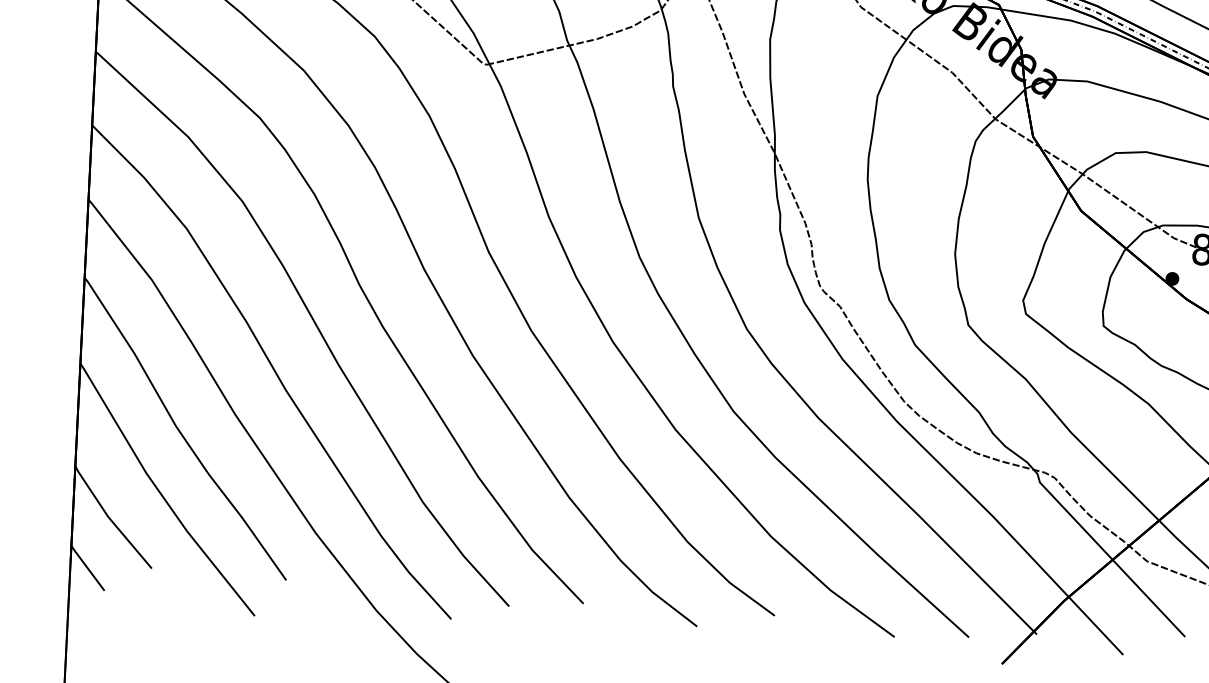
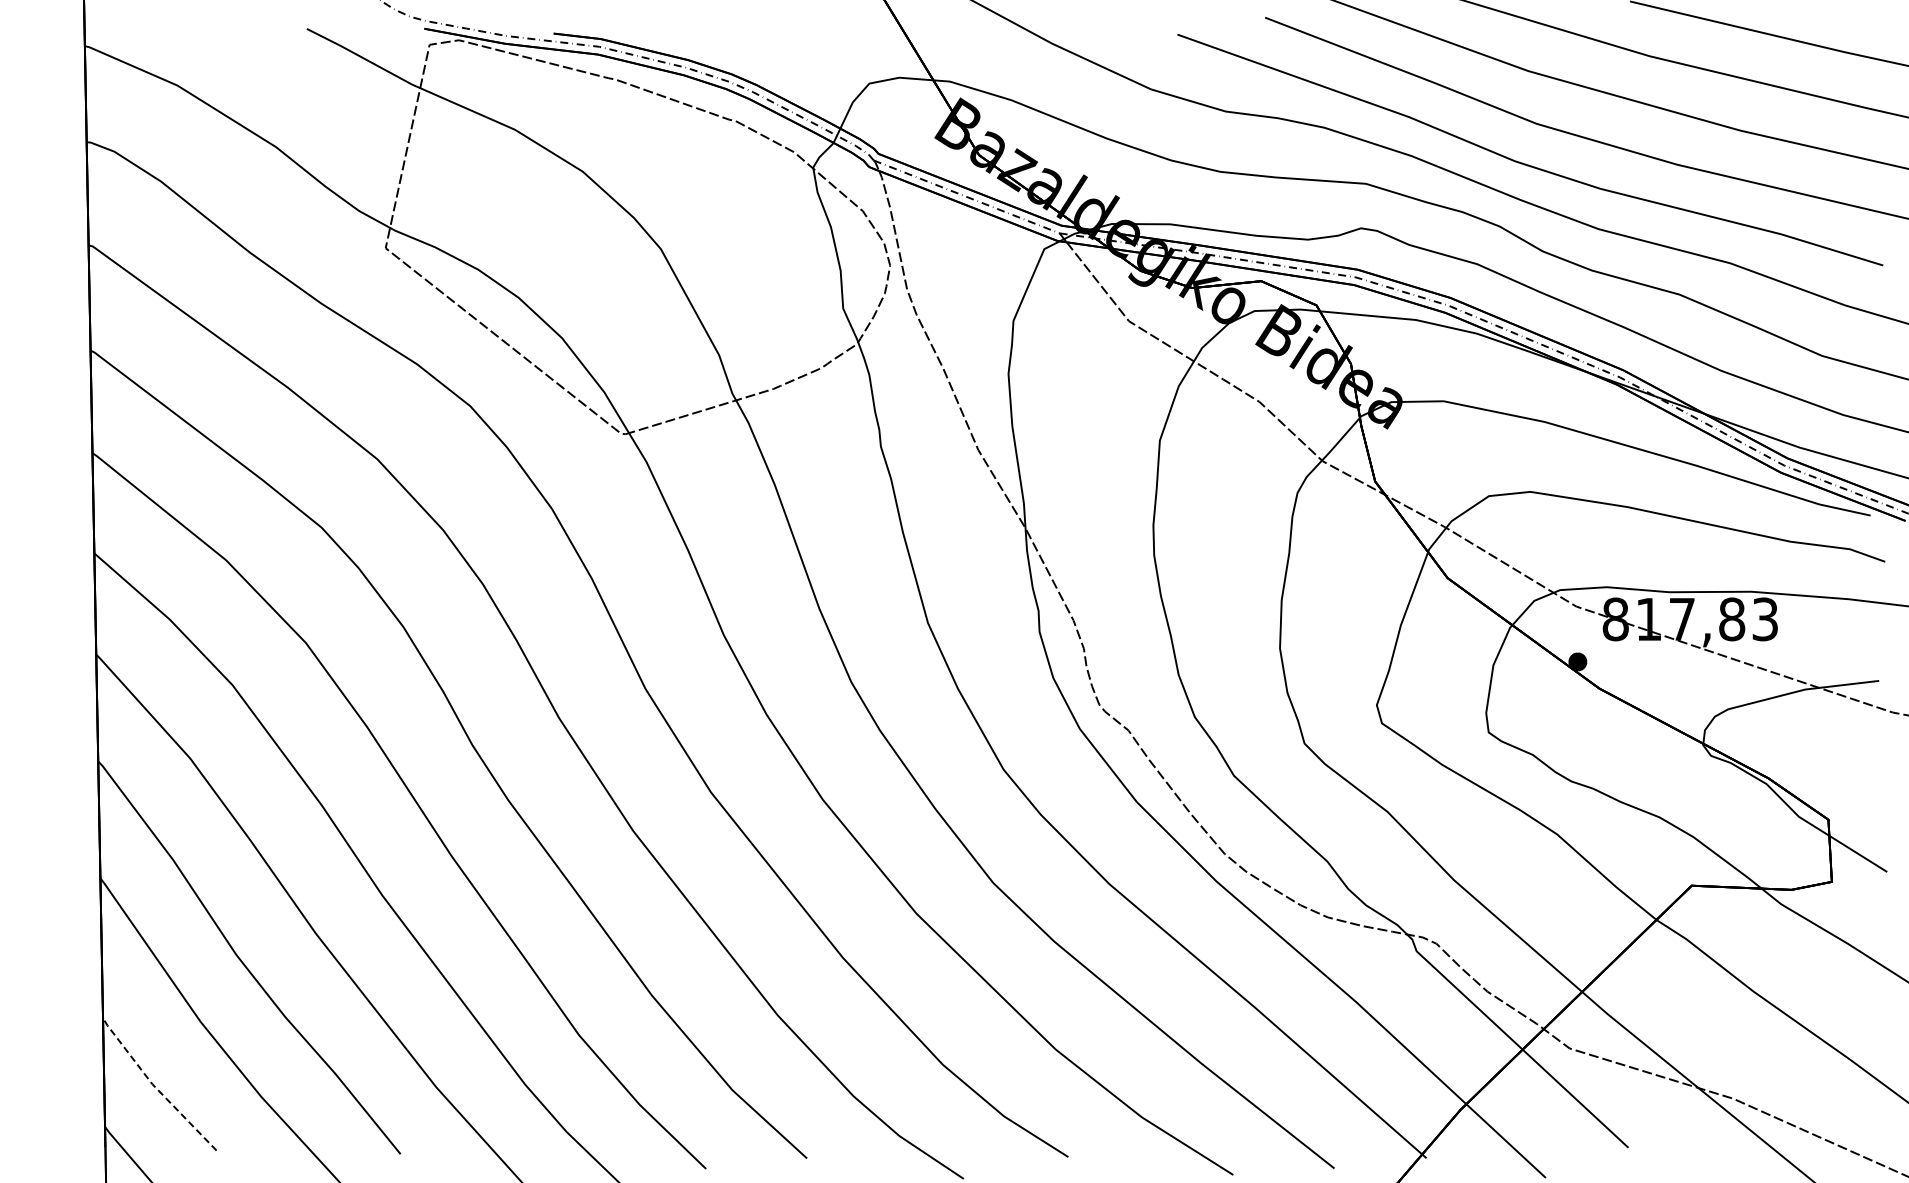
line: (109, 518) -> (154, 1086), solid -> dashed

